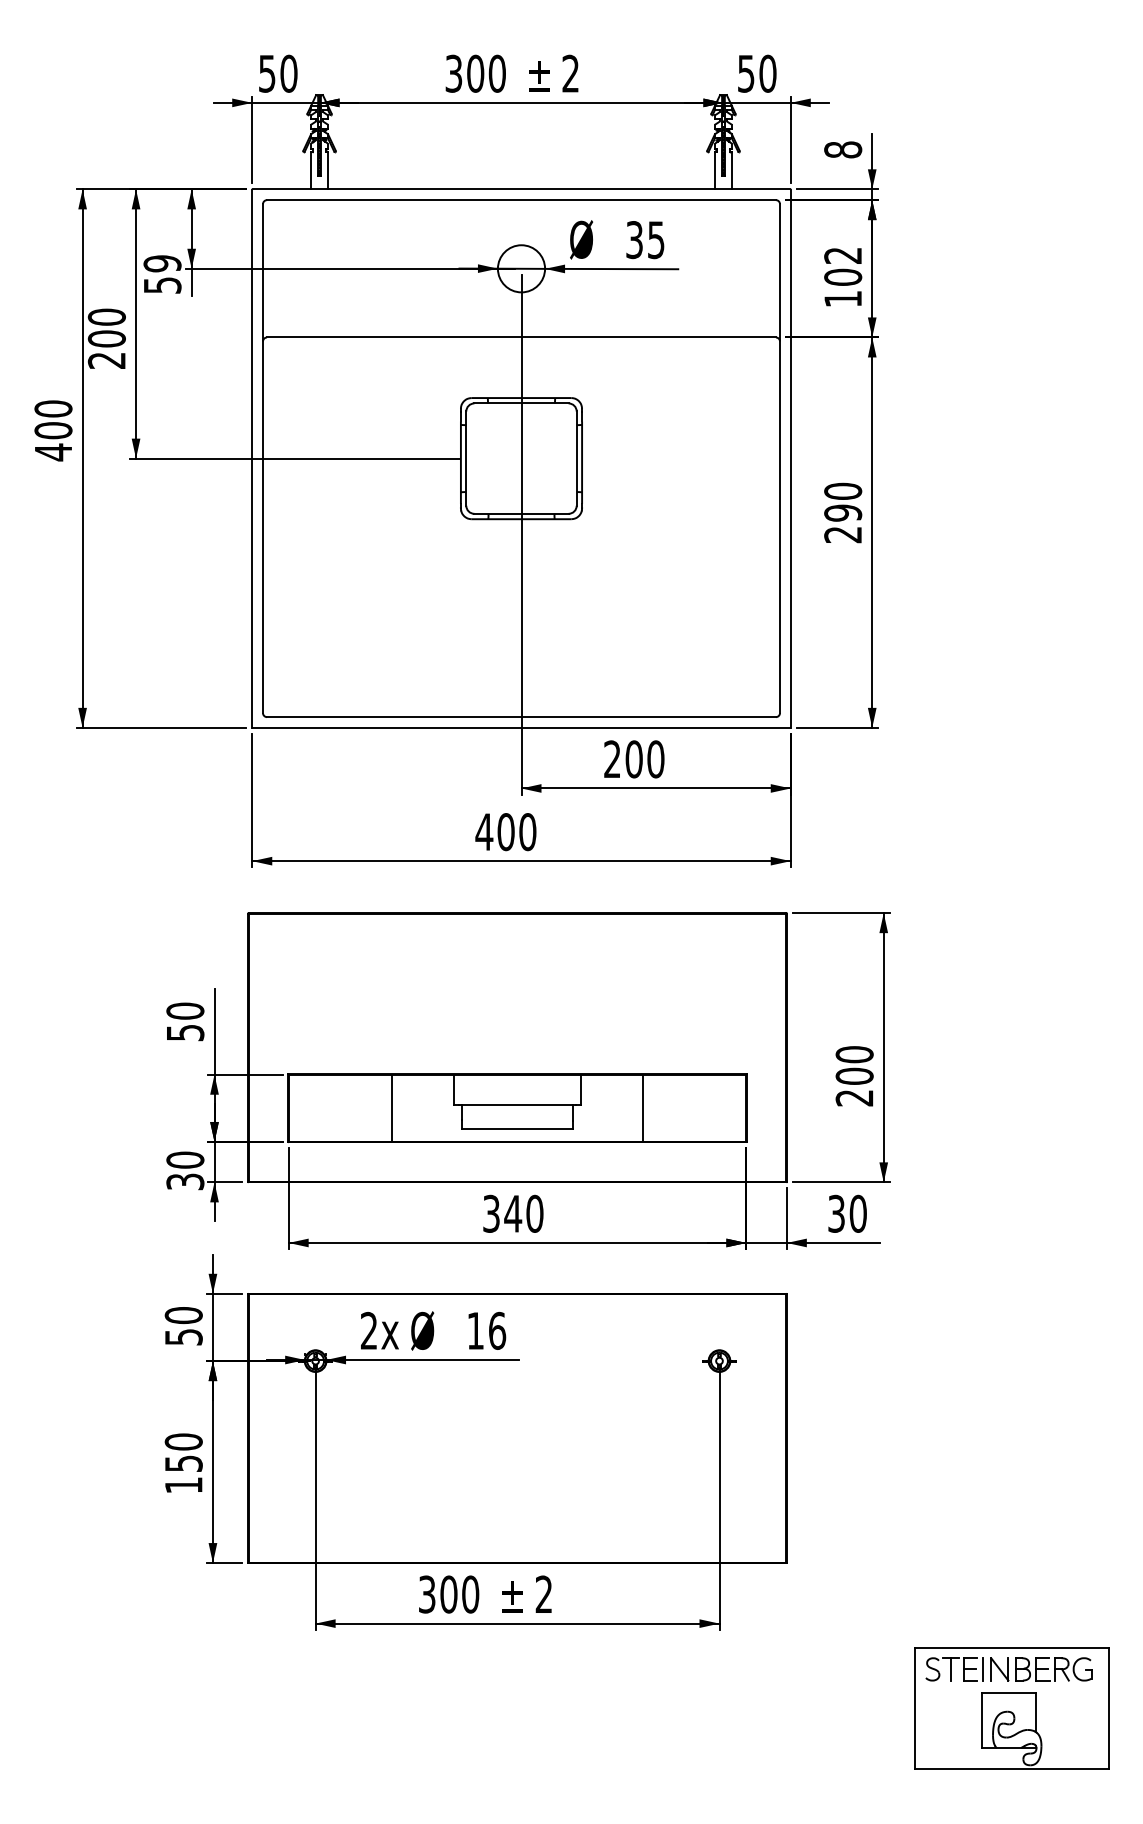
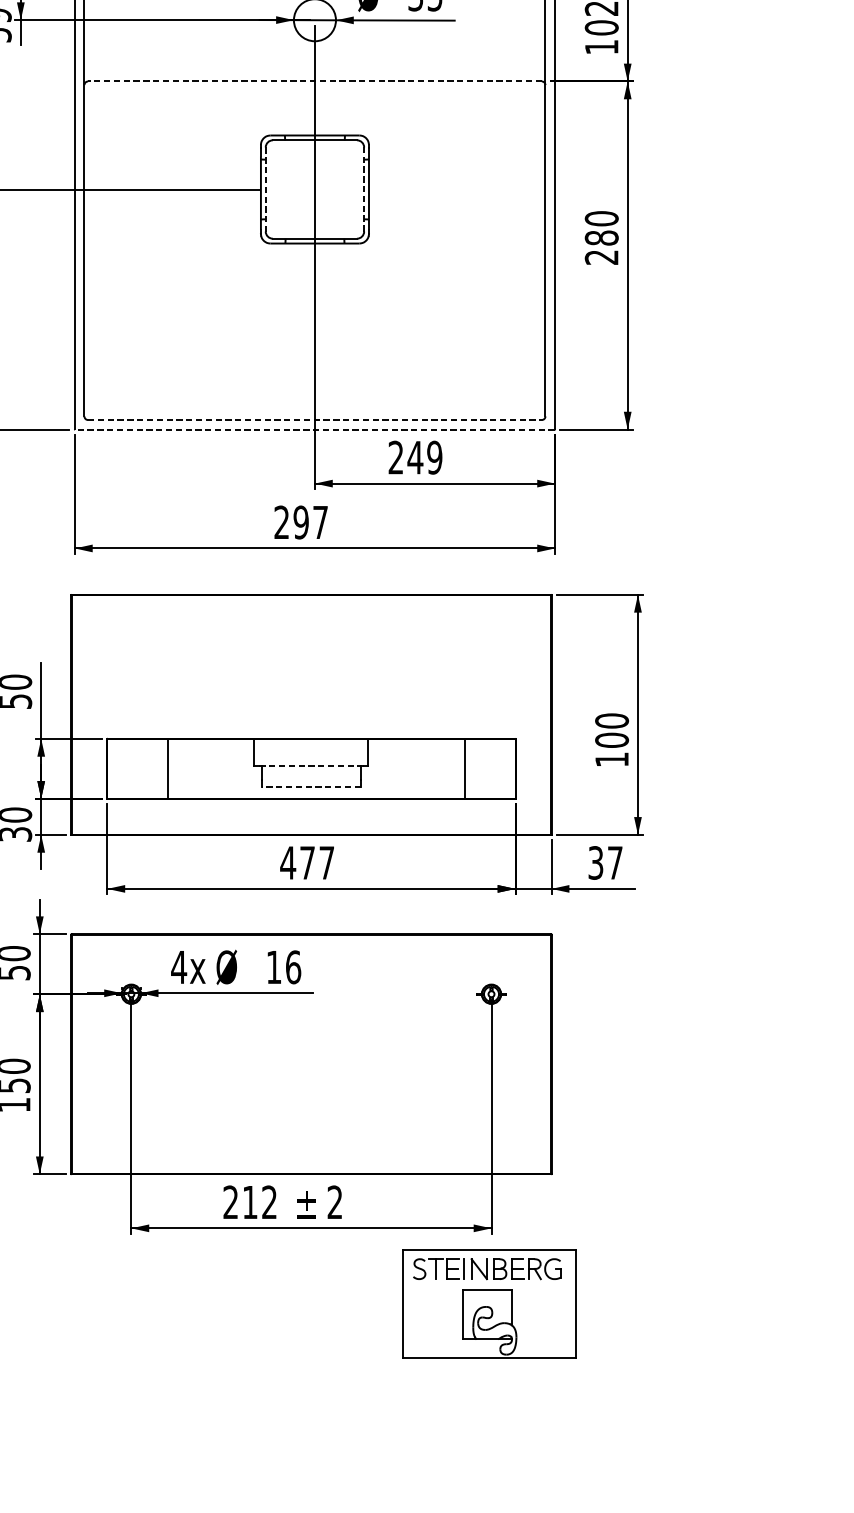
line: (521, 337) -> (314, 81), solid -> dashed
line: (576, 458) -> (364, 189), solid -> dashed
line: (466, 459) -> (265, 190), solid -> dashed
text: (843, 512) -> (602, 237), 290 -> 280
line: (522, 717) -> (315, 420), solid -> dashed
line: (521, 727) -> (314, 429), solid -> dashed
text: (644, 759) -> (424, 457), 200 -> 249
text: (505, 832) -> (300, 522), 400 -> 297
text: (854, 1098) -> (611, 760), 200 -> 100
line: (517, 1104) -> (311, 765), solid -> dashed
line: (392, 1107) -> (167, 768), moved
line: (642, 1107) -> (464, 768), moved
line: (517, 1128) -> (311, 786), solid -> dashed
text: (512, 1213) -> (306, 862), 340 -> 477
text: (857, 1213) -> (614, 862), 30 -> 37
text: (369, 1330) -> (179, 966), 2x -> 4x
text: (449, 1594) -> (250, 1202), 300 -> 212
part: (1011, 1708) -> (489, 1304), moved

